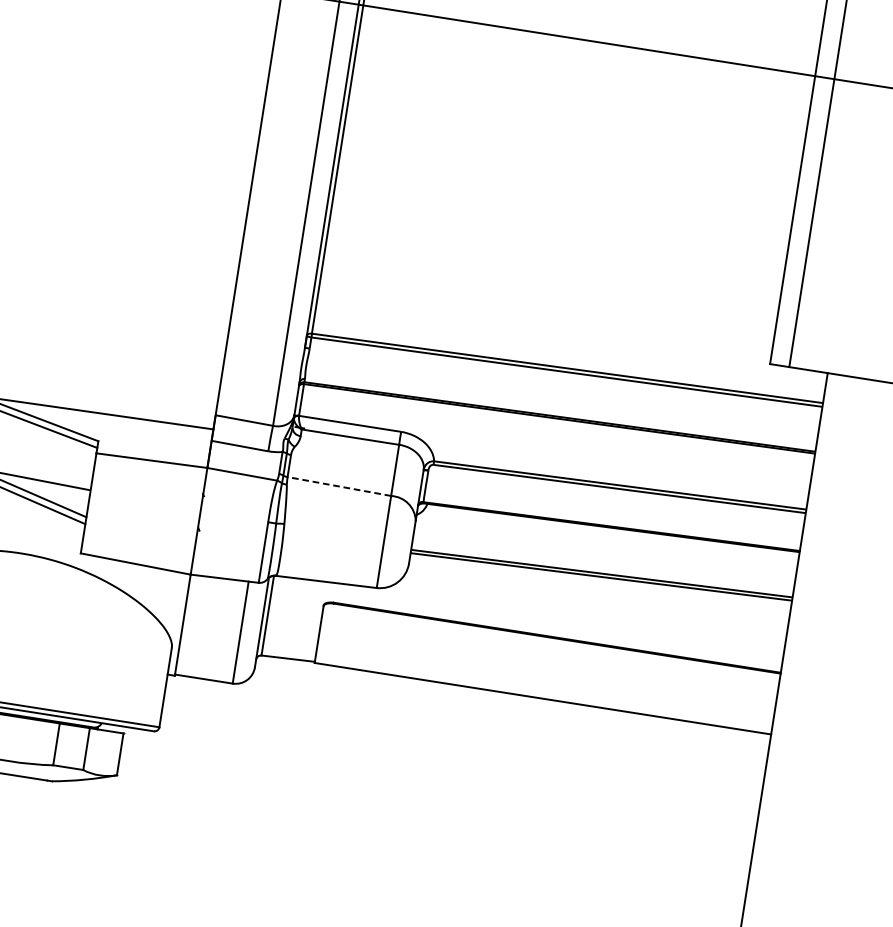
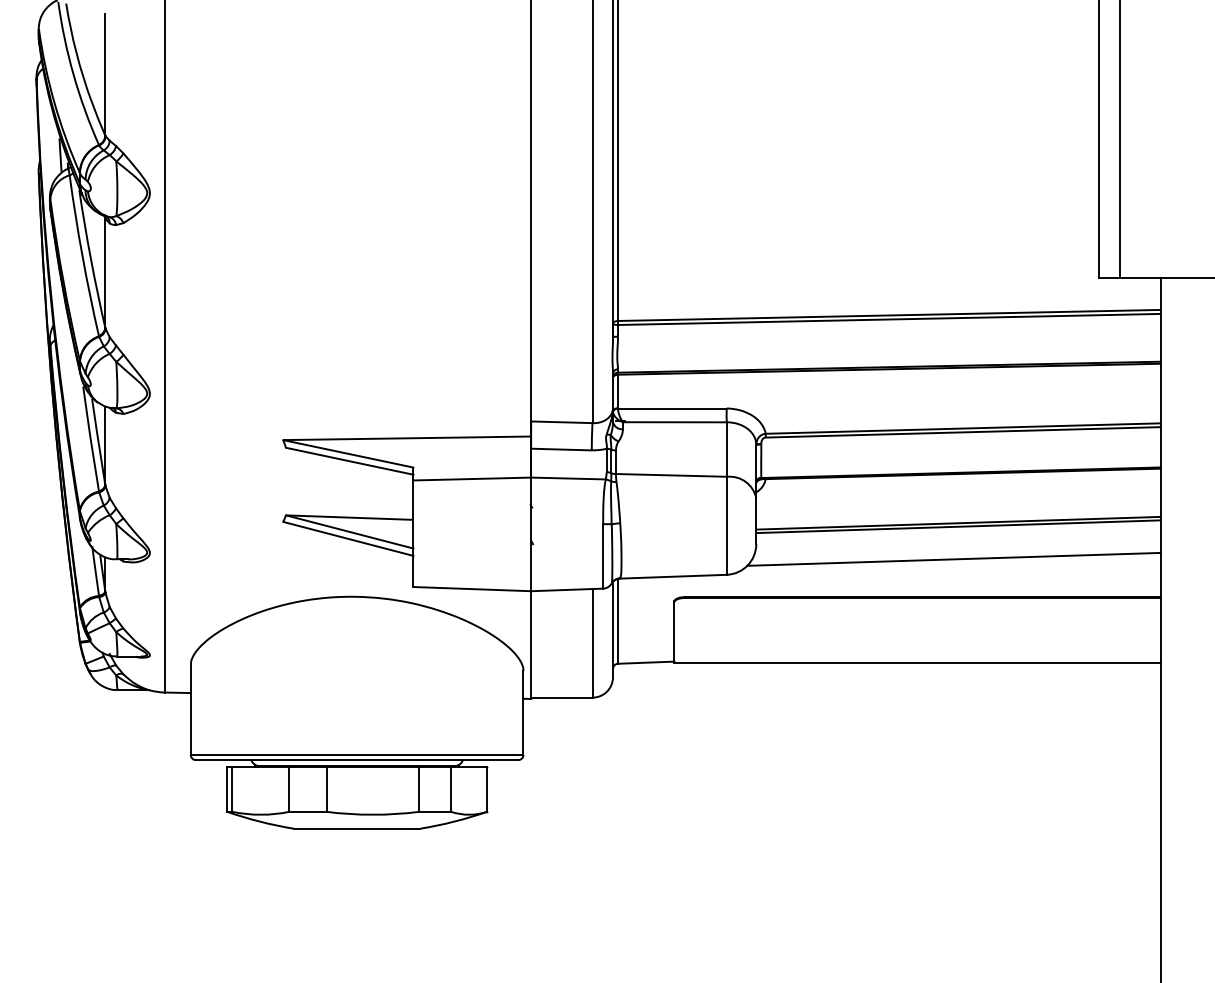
line: (338, 486) -> (670, 475), dashed -> solid
line: (592, 606) -> (953, 558), added

